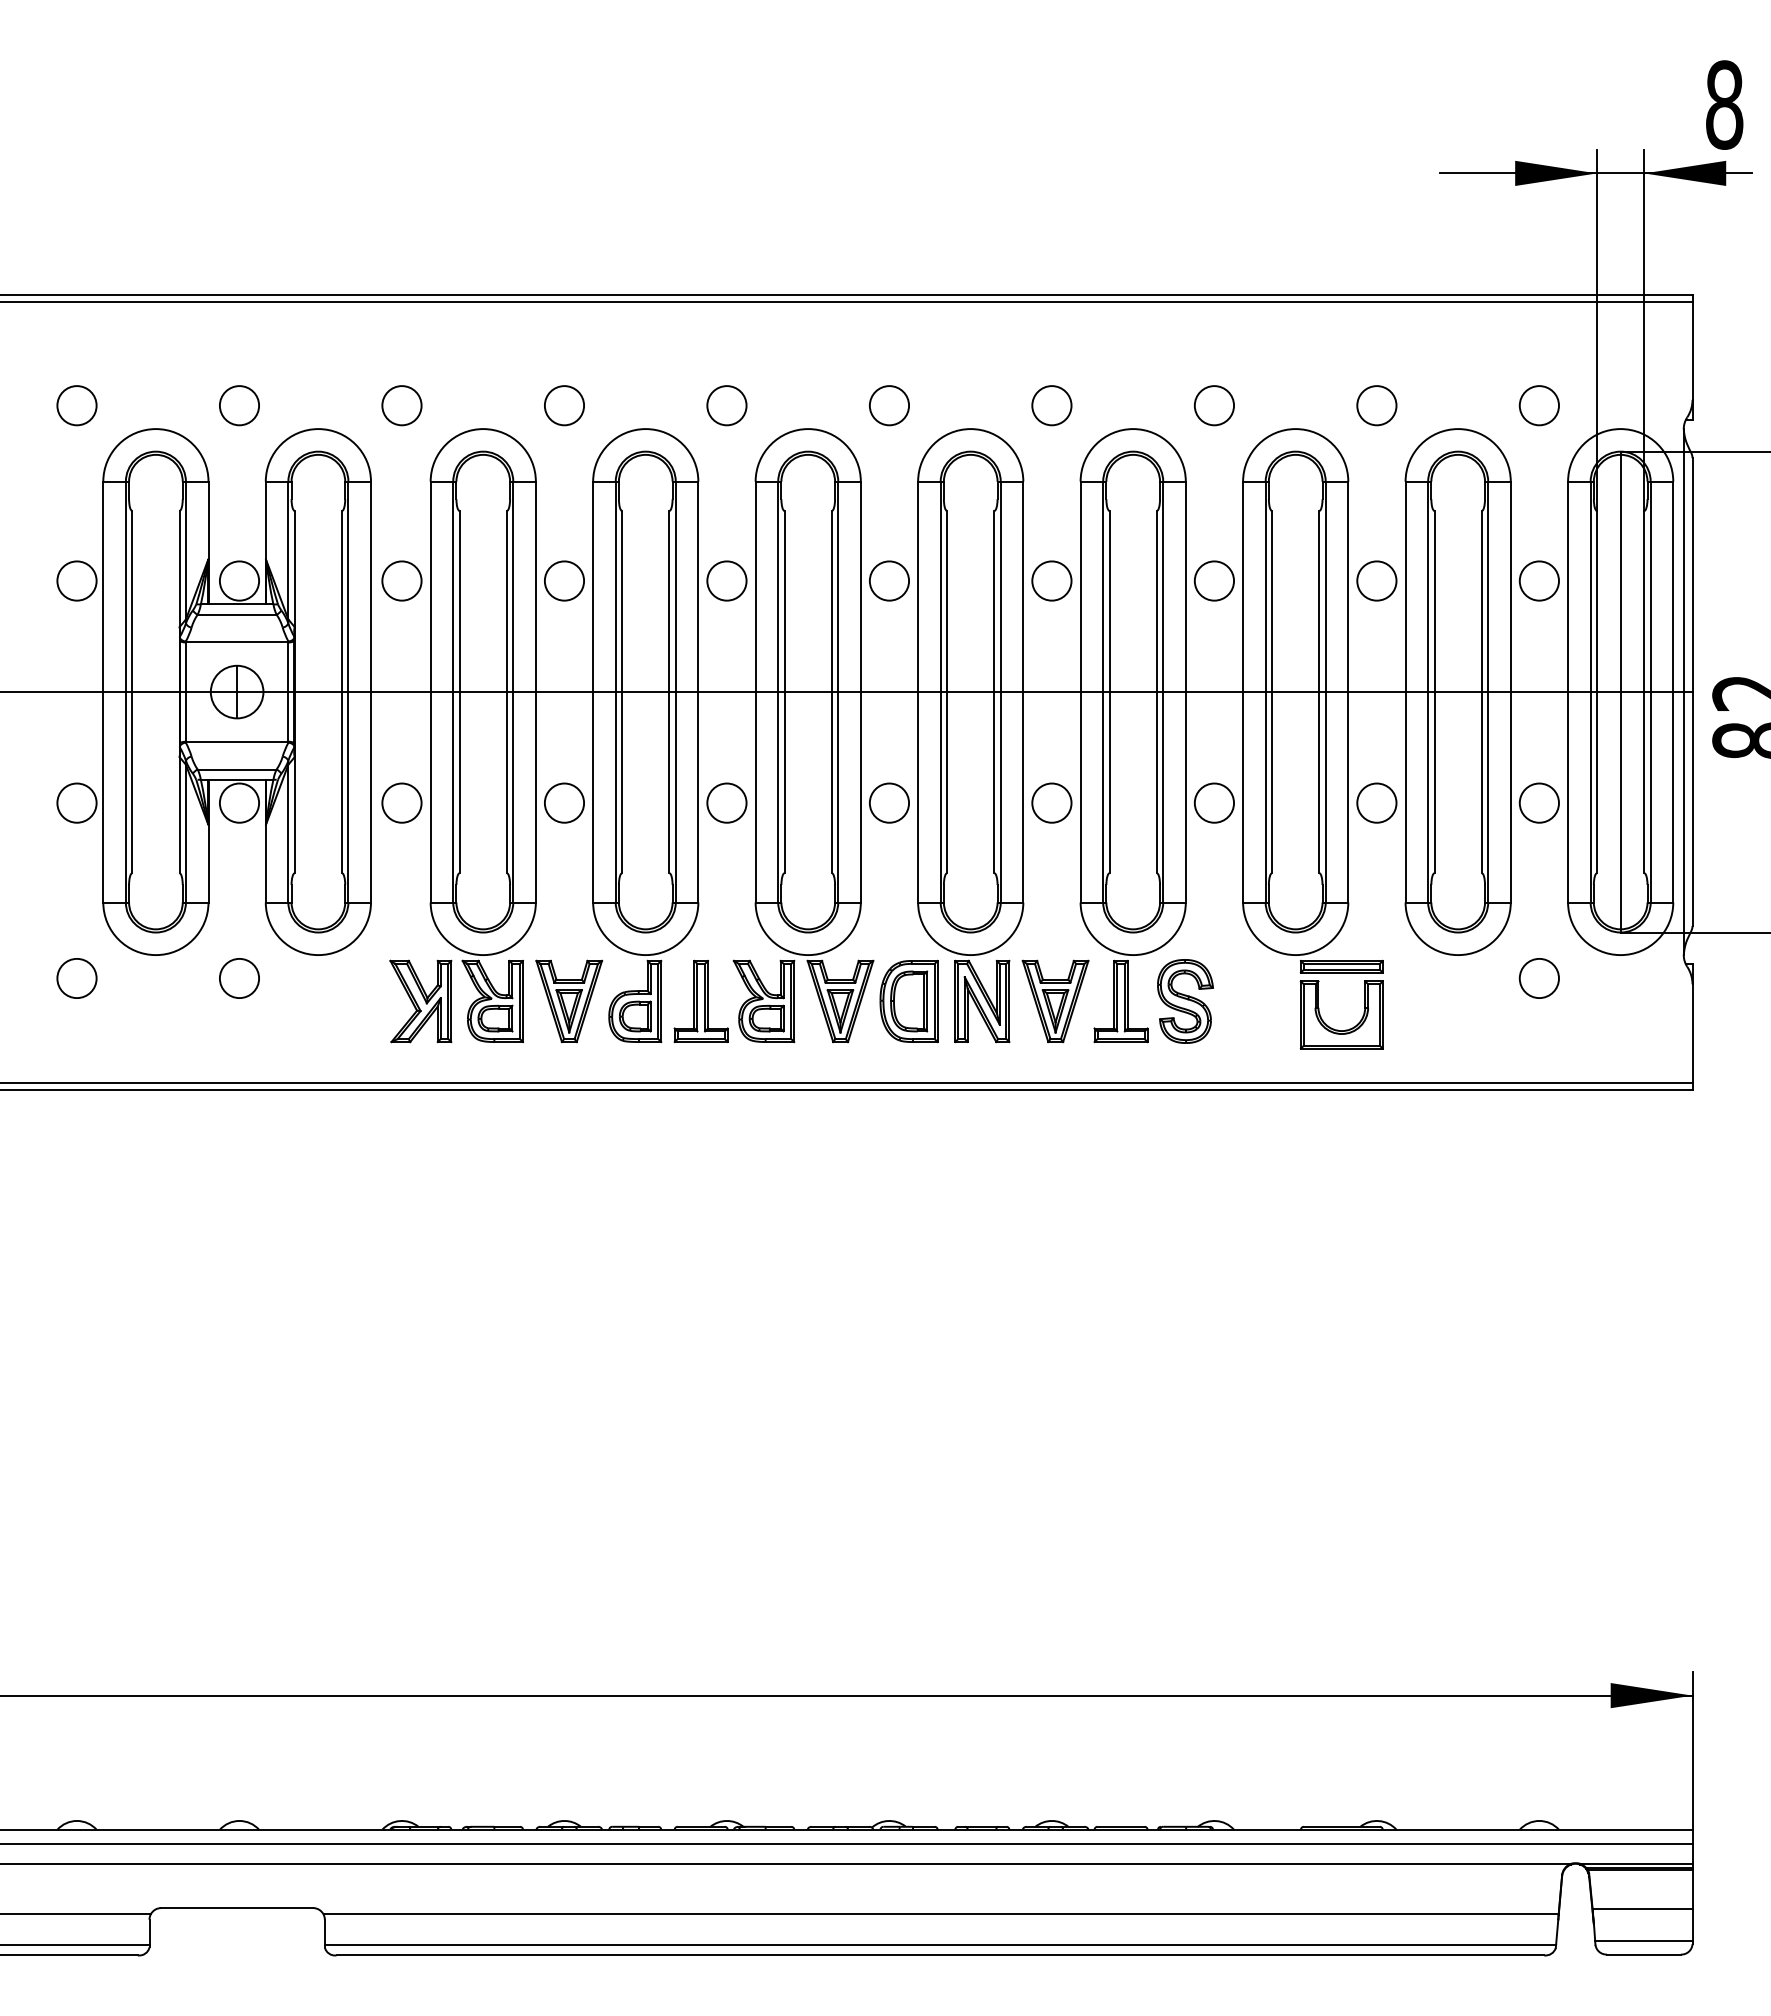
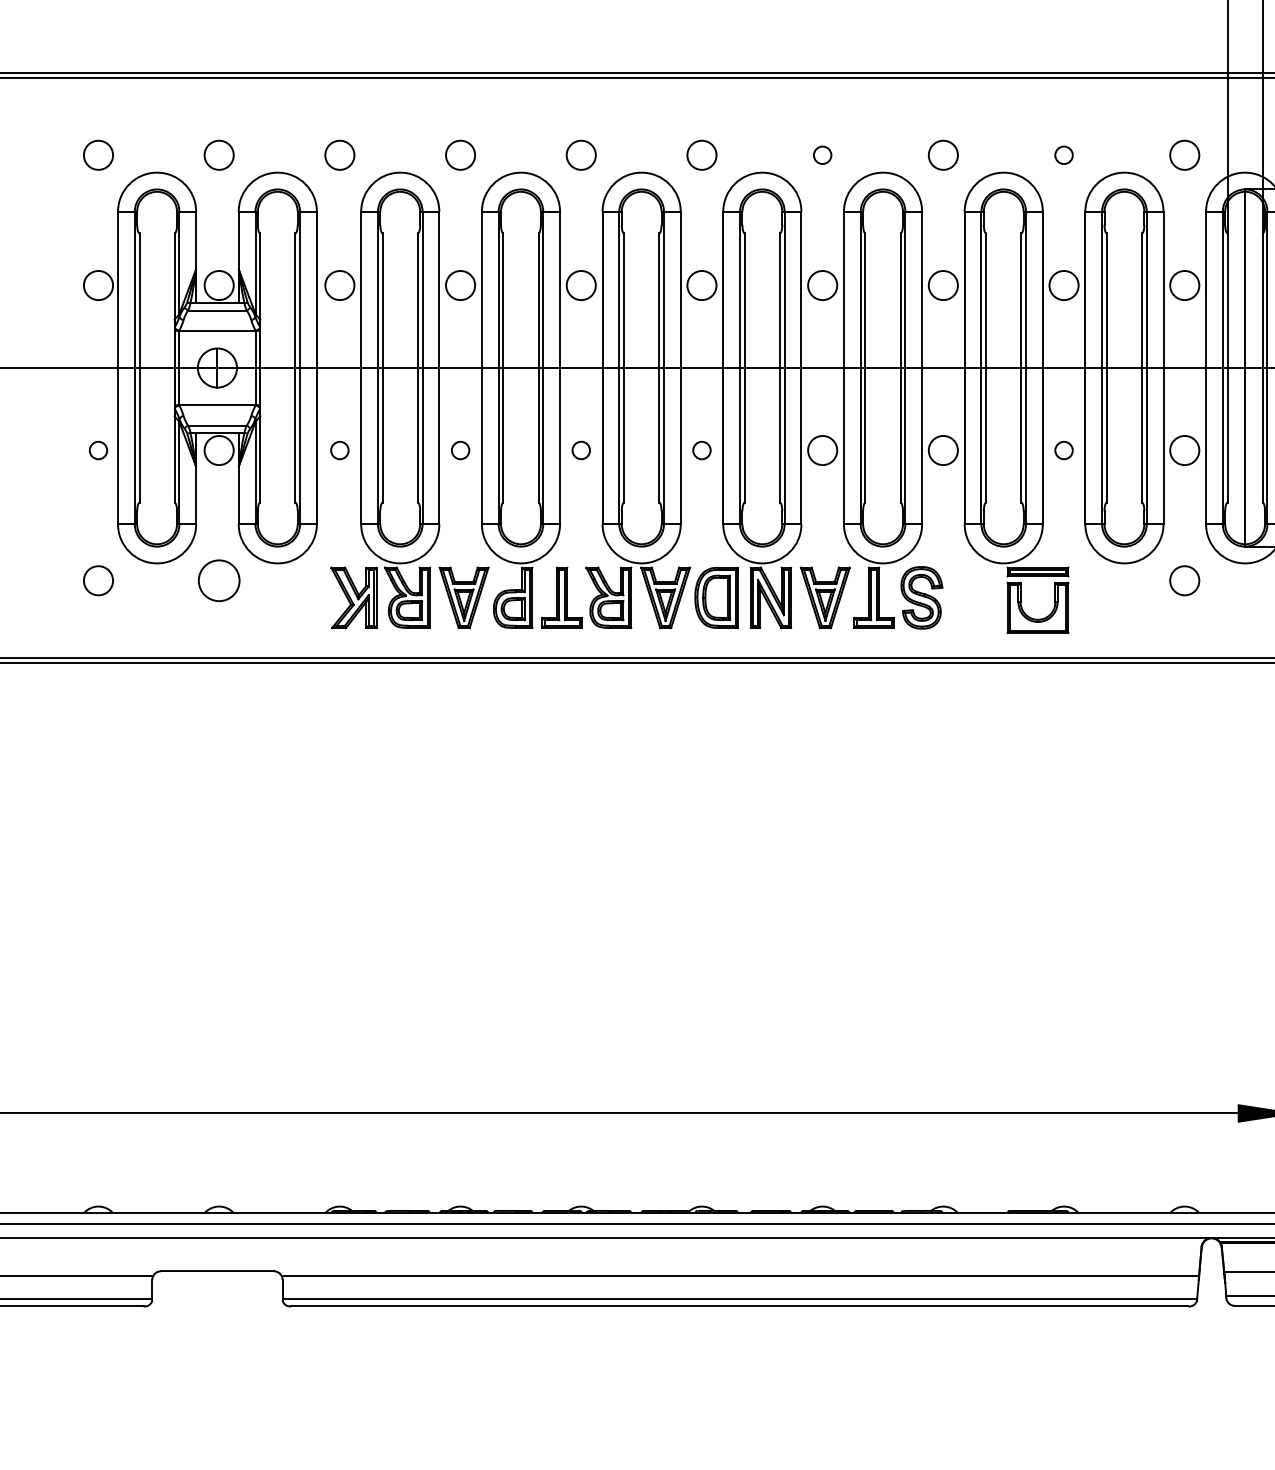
circle: (1051, 405) -> (822, 155), size x0.6
circle: (1376, 405) -> (1063, 155), size x0.6
circle: (76, 802) -> (98, 450), size x0.6
circle: (401, 802) -> (339, 450), size x0.6
circle: (564, 802) -> (460, 450), size x0.6
circle: (726, 802) -> (580, 450), size x0.6
circle: (889, 802) -> (702, 450), size x0.6
circle: (1376, 802) -> (1063, 450), size x0.6
circle: (239, 978) -> (219, 580), size x1.4

